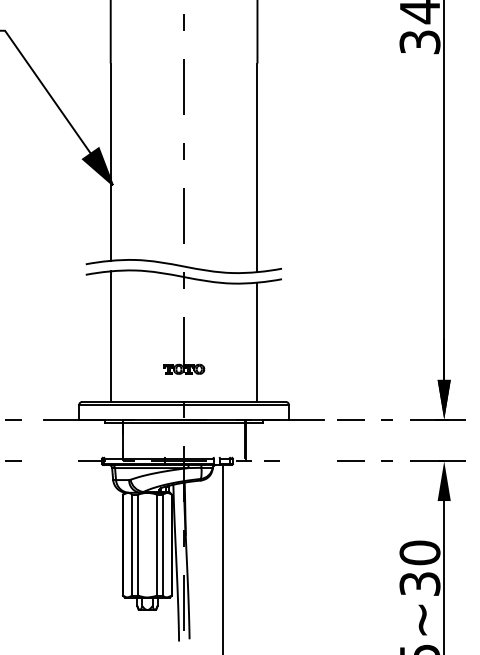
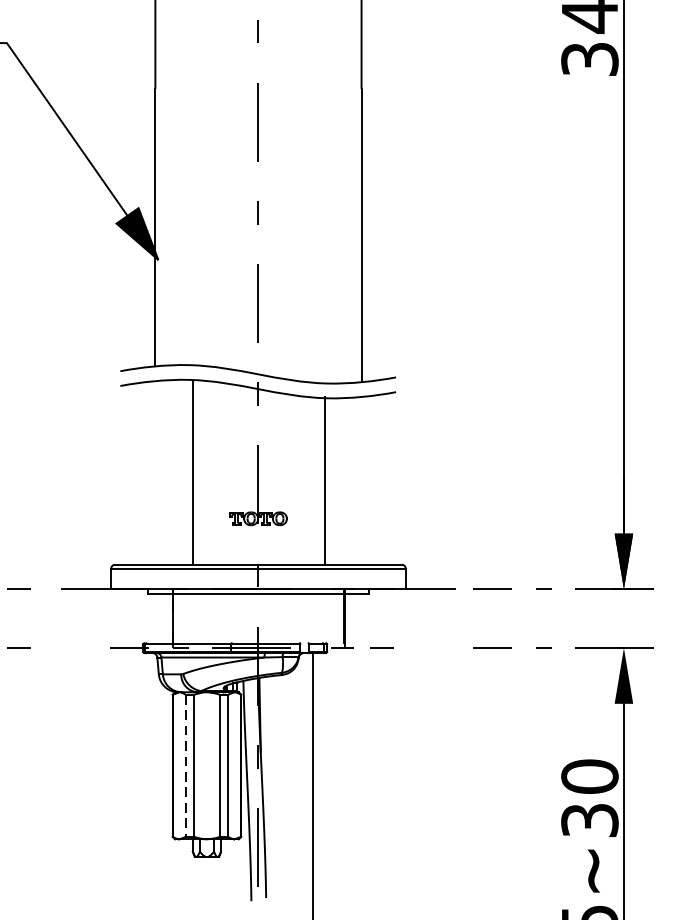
line: (110, 336) -> (192, 472), moved
line: (257, 342) -> (325, 481), moved
line: (132, 545) -> (185, 766), solid -> dashed

